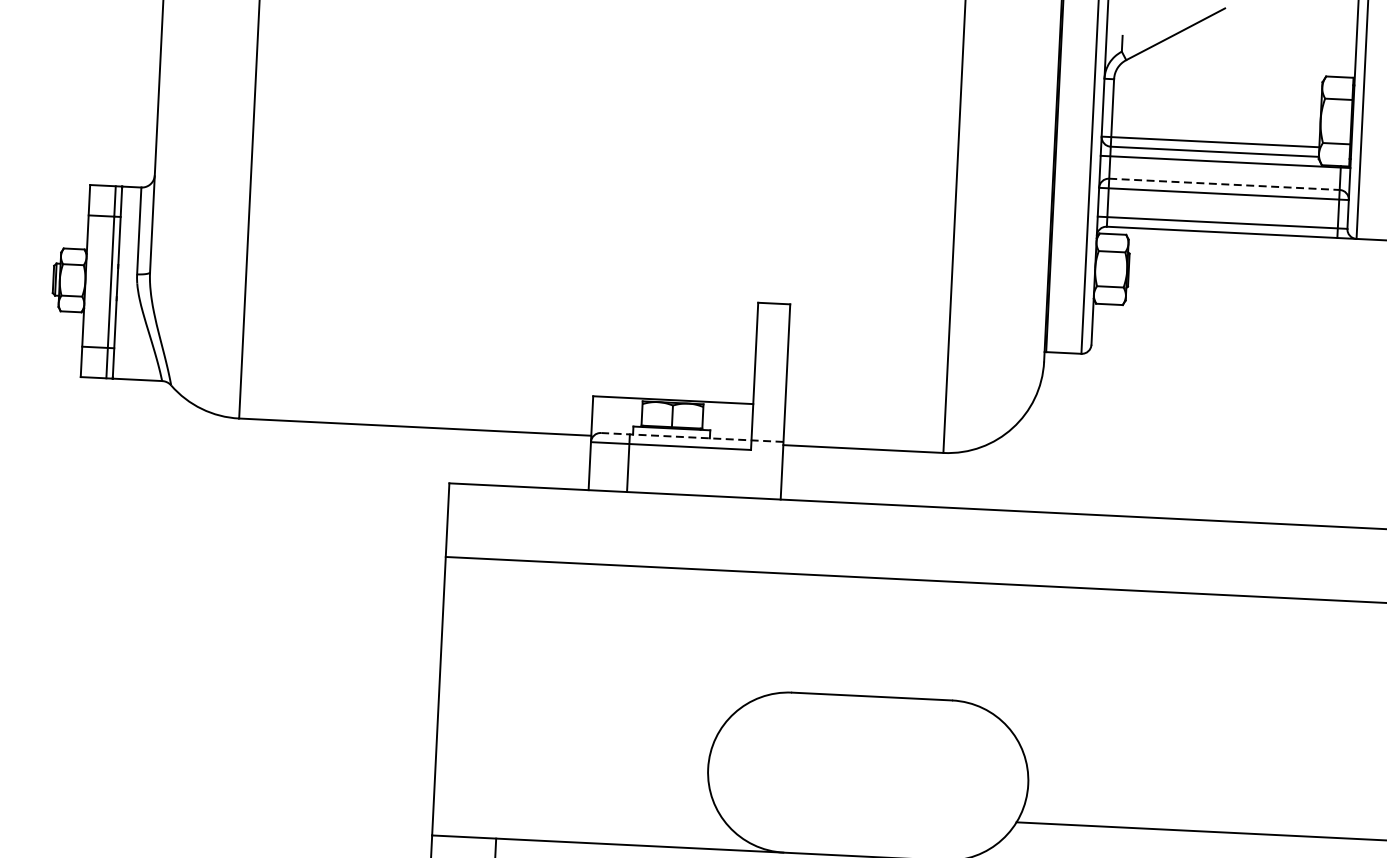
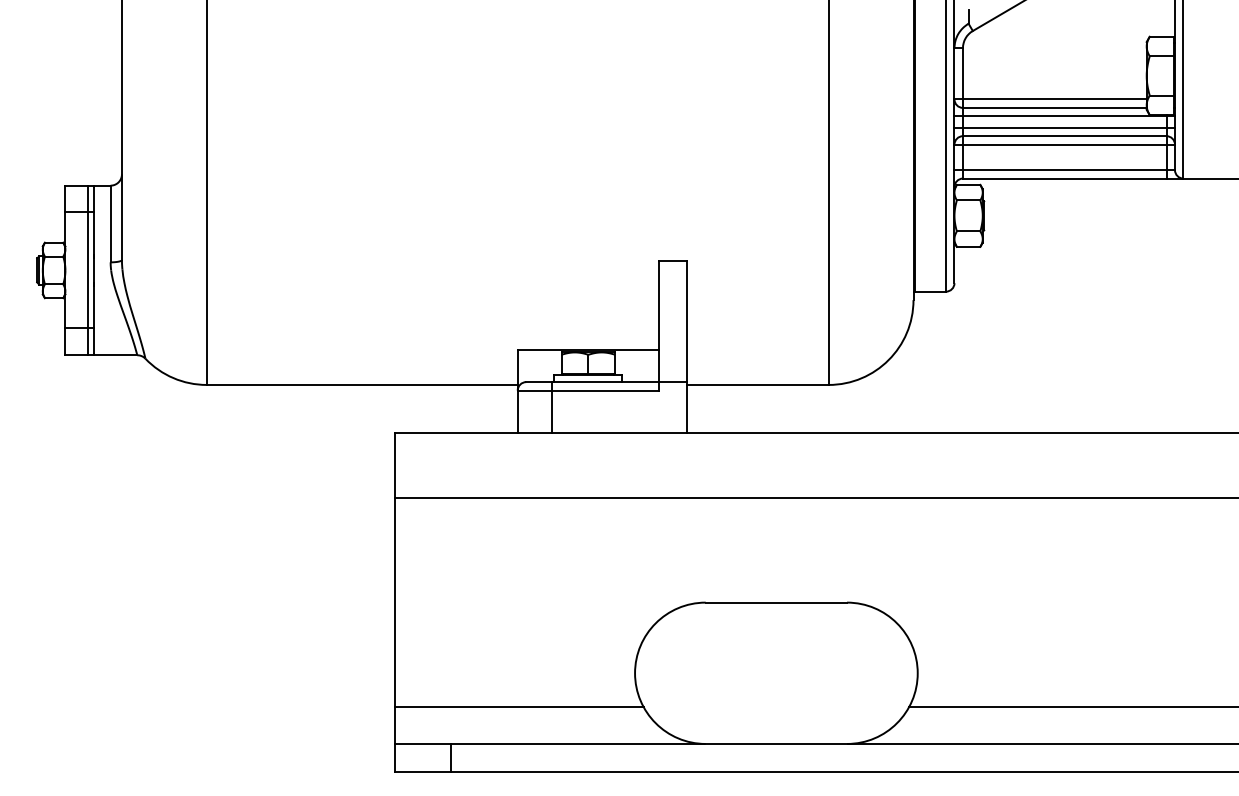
line: (1224, 174) -> (1064, 127), added
line: (1224, 184) -> (1064, 136), dashed -> solid
line: (691, 437) -> (606, 382), dashed -> solid
line: (574, 801) -> (518, 707), added

